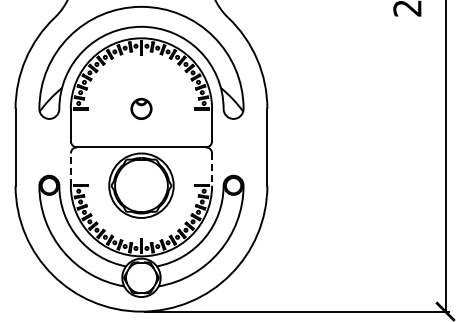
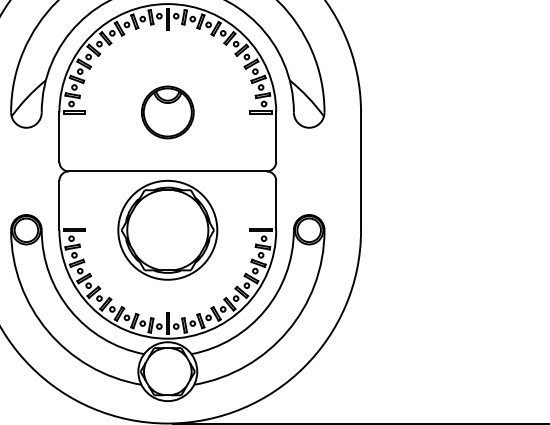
part: (141, 108) -> (167, 111), size x1.67
line: (70, 169) -> (58, 205), dashed -> solid
line: (212, 170) -> (276, 206), dashed -> solid

